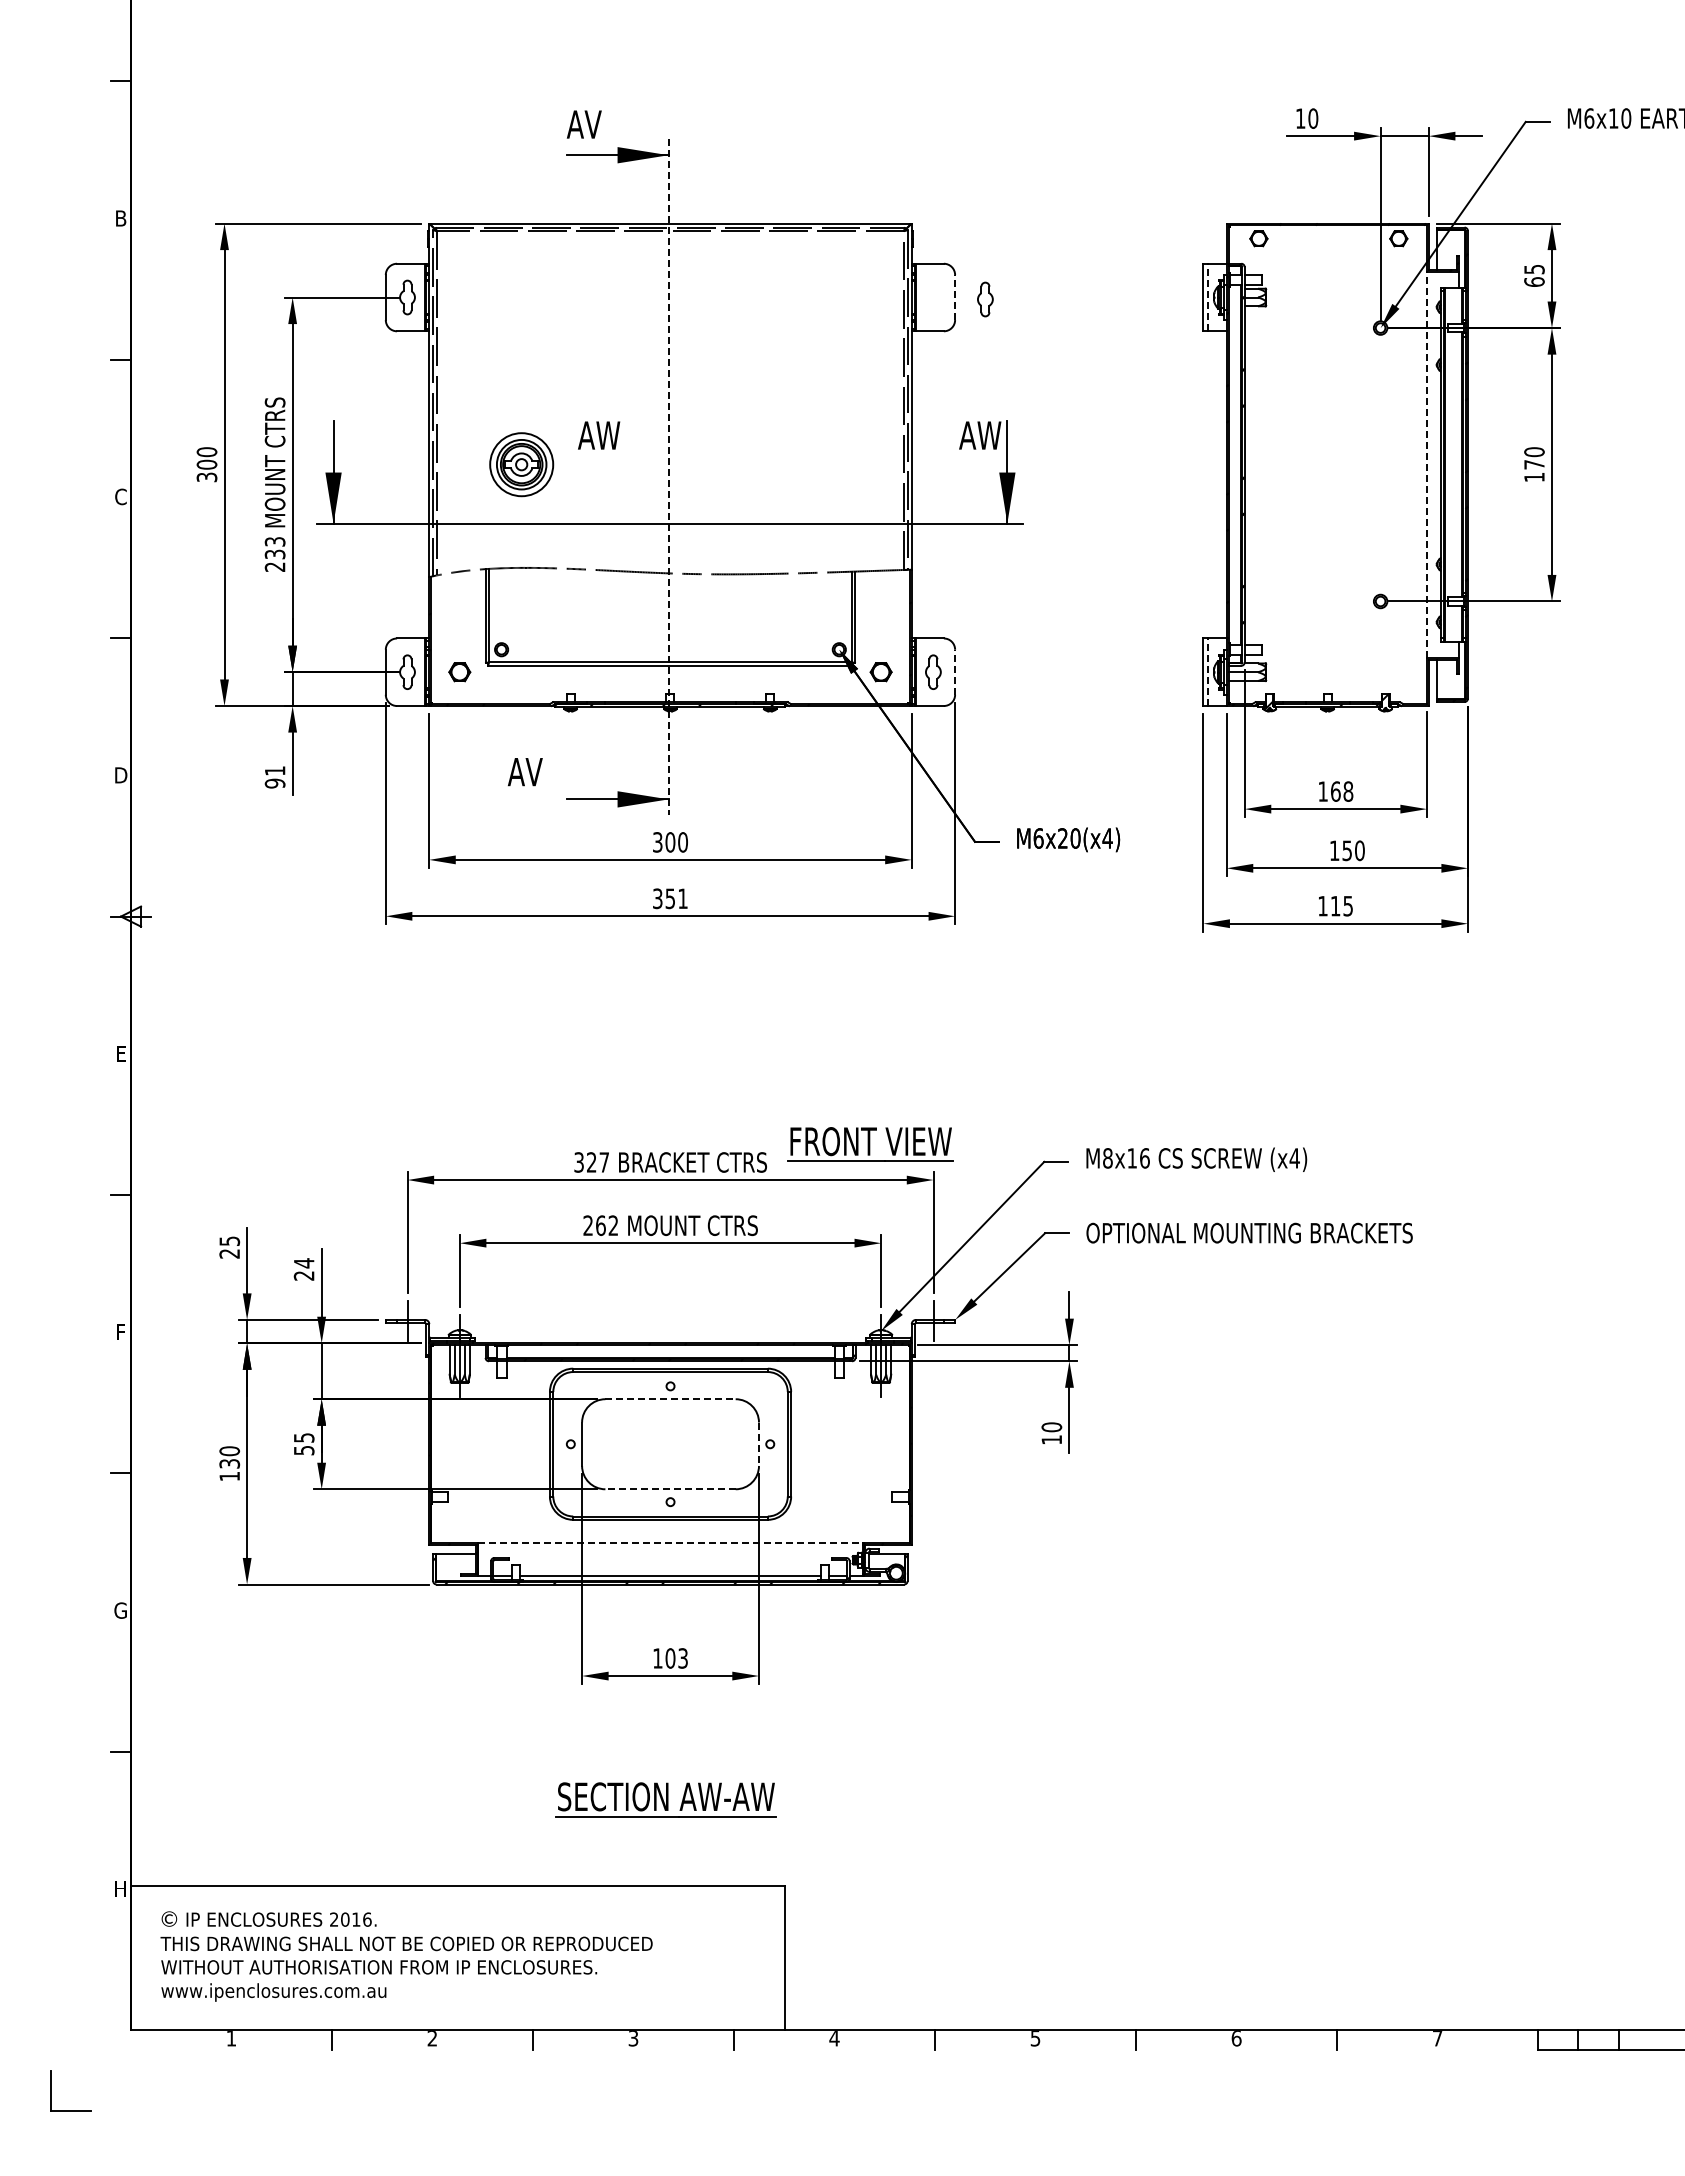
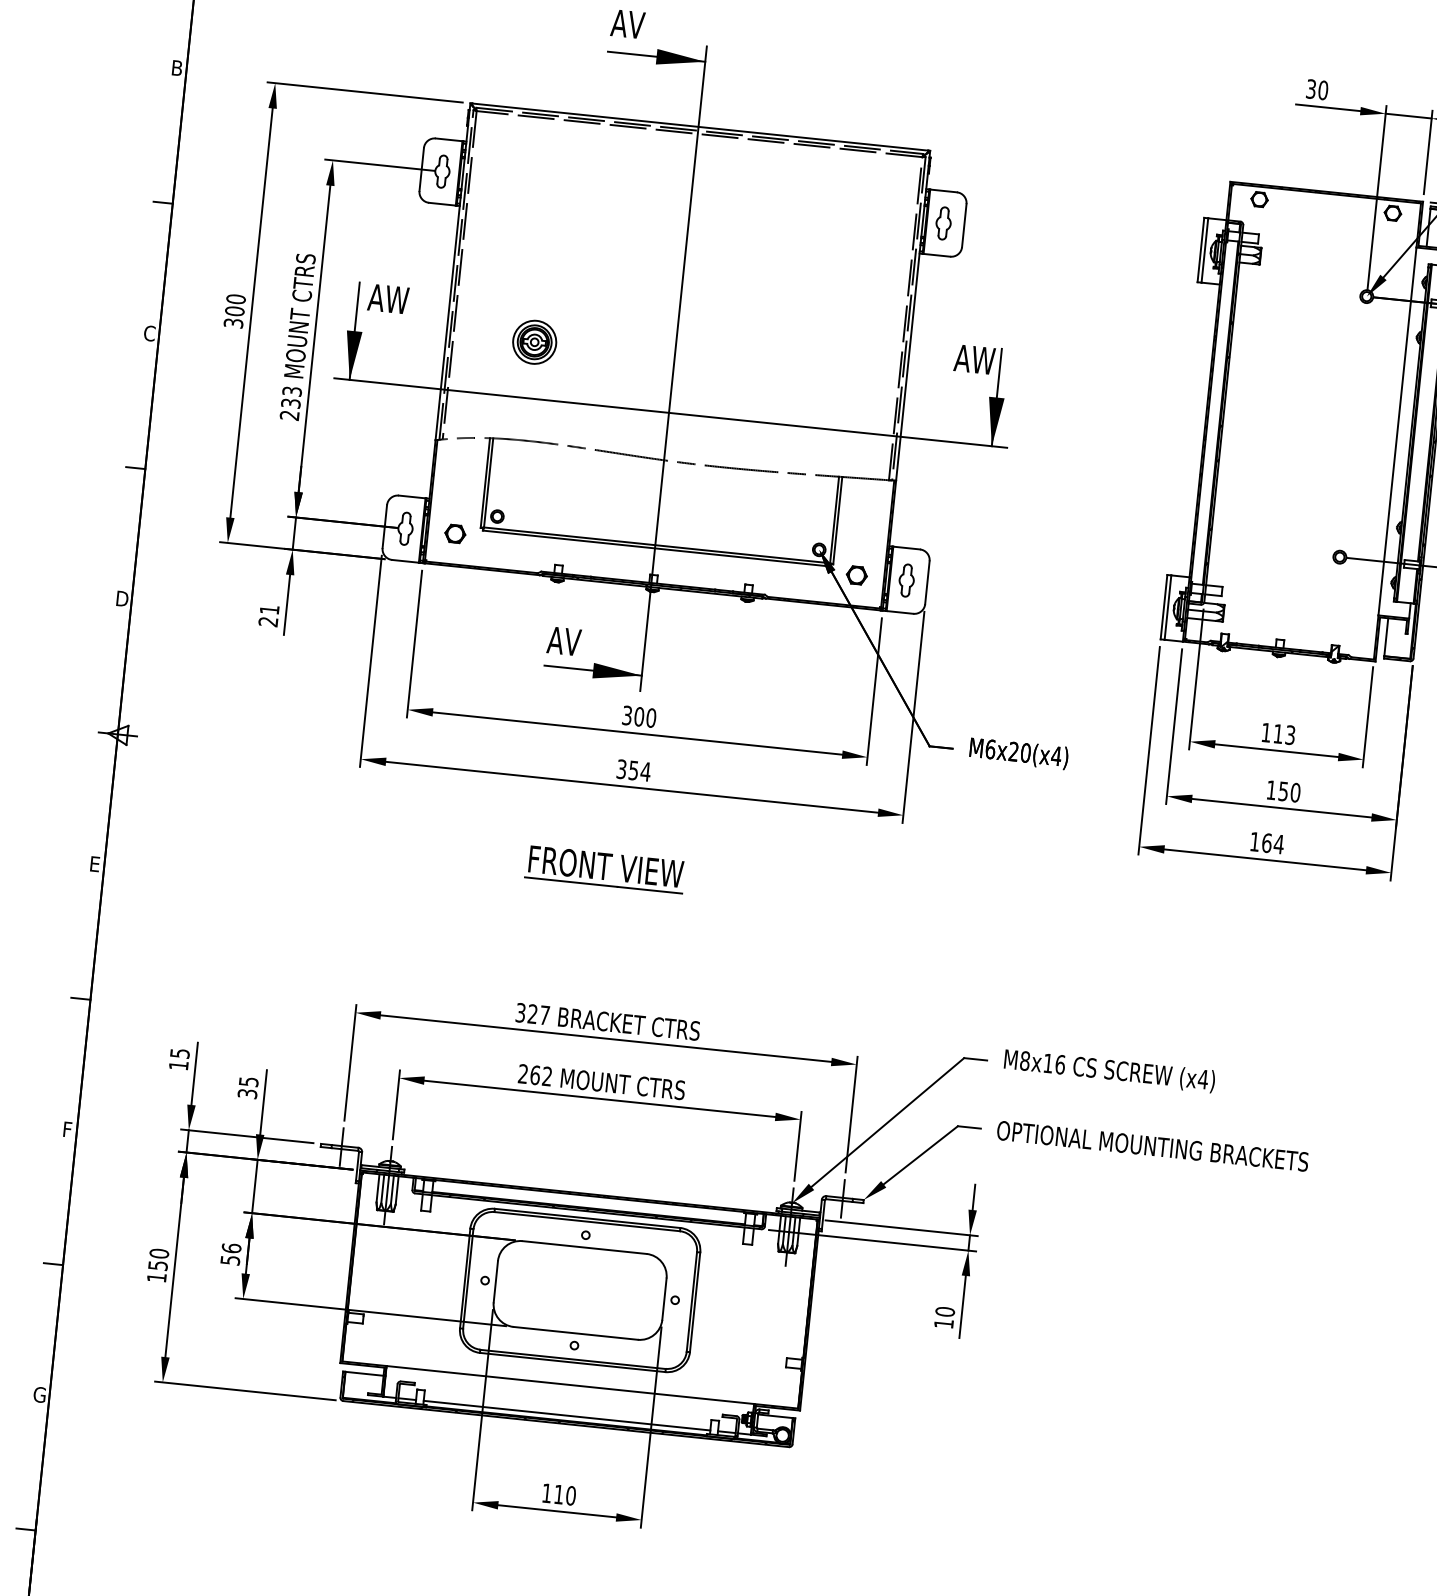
text: (1300, 118) -> (1311, 89), 10 -> 30
line: (955, 297) -> (964, 225), dashed -> solid
line: (1207, 297) -> (1204, 250), dashed -> solid
part: (985, 299) -> (943, 223), moved
text: (599, 435) -> (388, 299), moved
part: (521, 464) -> (534, 342), size x0.71
line: (1426, 464) -> (1397, 431), dashed -> solid
line: (668, 477) -> (673, 368), dashed -> solid
line: (955, 672) -> (927, 583), dashed -> solid
line: (1207, 672) -> (1167, 607), dashed -> solid
text: (525, 772) -> (564, 641), moved
text: (275, 783) -> (268, 621), 91 -> 21
text: (1342, 791) -> (1284, 734), 168 -> 113
text: (682, 898) -> (645, 771), 351 -> 354
text: (1341, 905) -> (1272, 843), 115 -> 164
part: (870, 1144) -> (605, 869), moved
text: (229, 1253) -> (178, 1065), 25 -> 15
text: (304, 1269) -> (248, 1087), 24 -> 35
line: (671, 1399) -> (585, 1247), dashed -> solid
text: (303, 1437) -> (231, 1247), 55 -> 56
line: (759, 1444) -> (664, 1299), dashed -> solid
text: (229, 1463) -> (157, 1265), 130 -> 150
line: (670, 1489) -> (575, 1333), dashed -> solid
line: (670, 1543) -> (570, 1385), dashed -> solid
text: (676, 1658) -> (564, 1495), 103 -> 110

